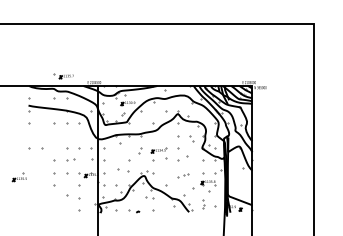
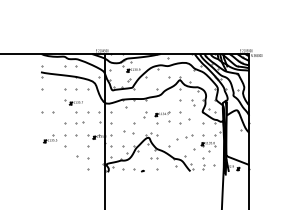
part: (63, 76) -> (73, 102), moved
part: (182, 175) -> (184, 137), size x1.67
part: (18, 177) -> (49, 139), moved
part: (203, 204) -> (203, 164), size x1.67

